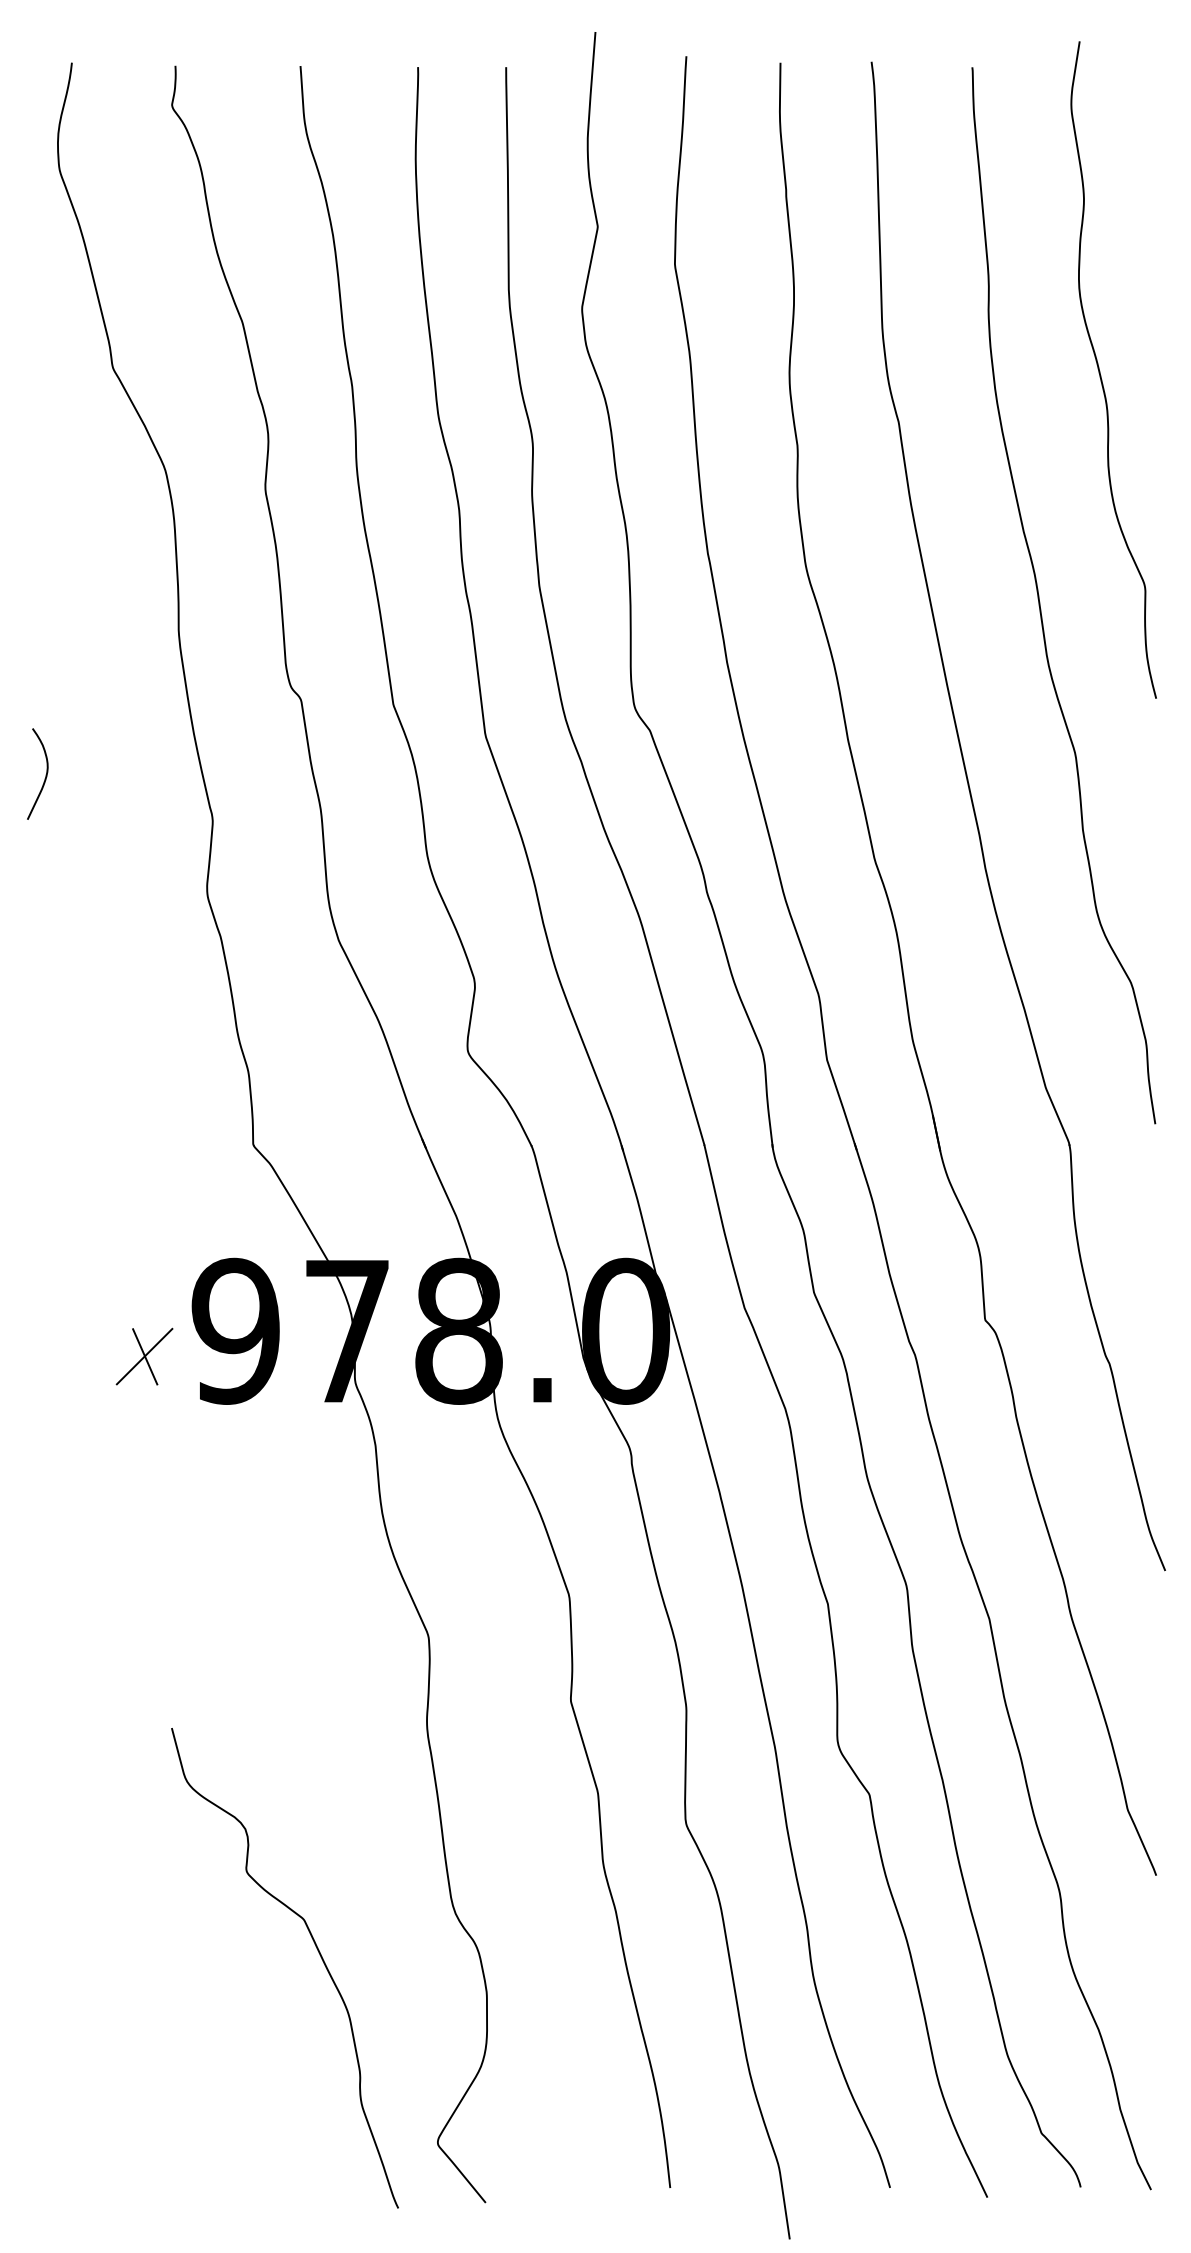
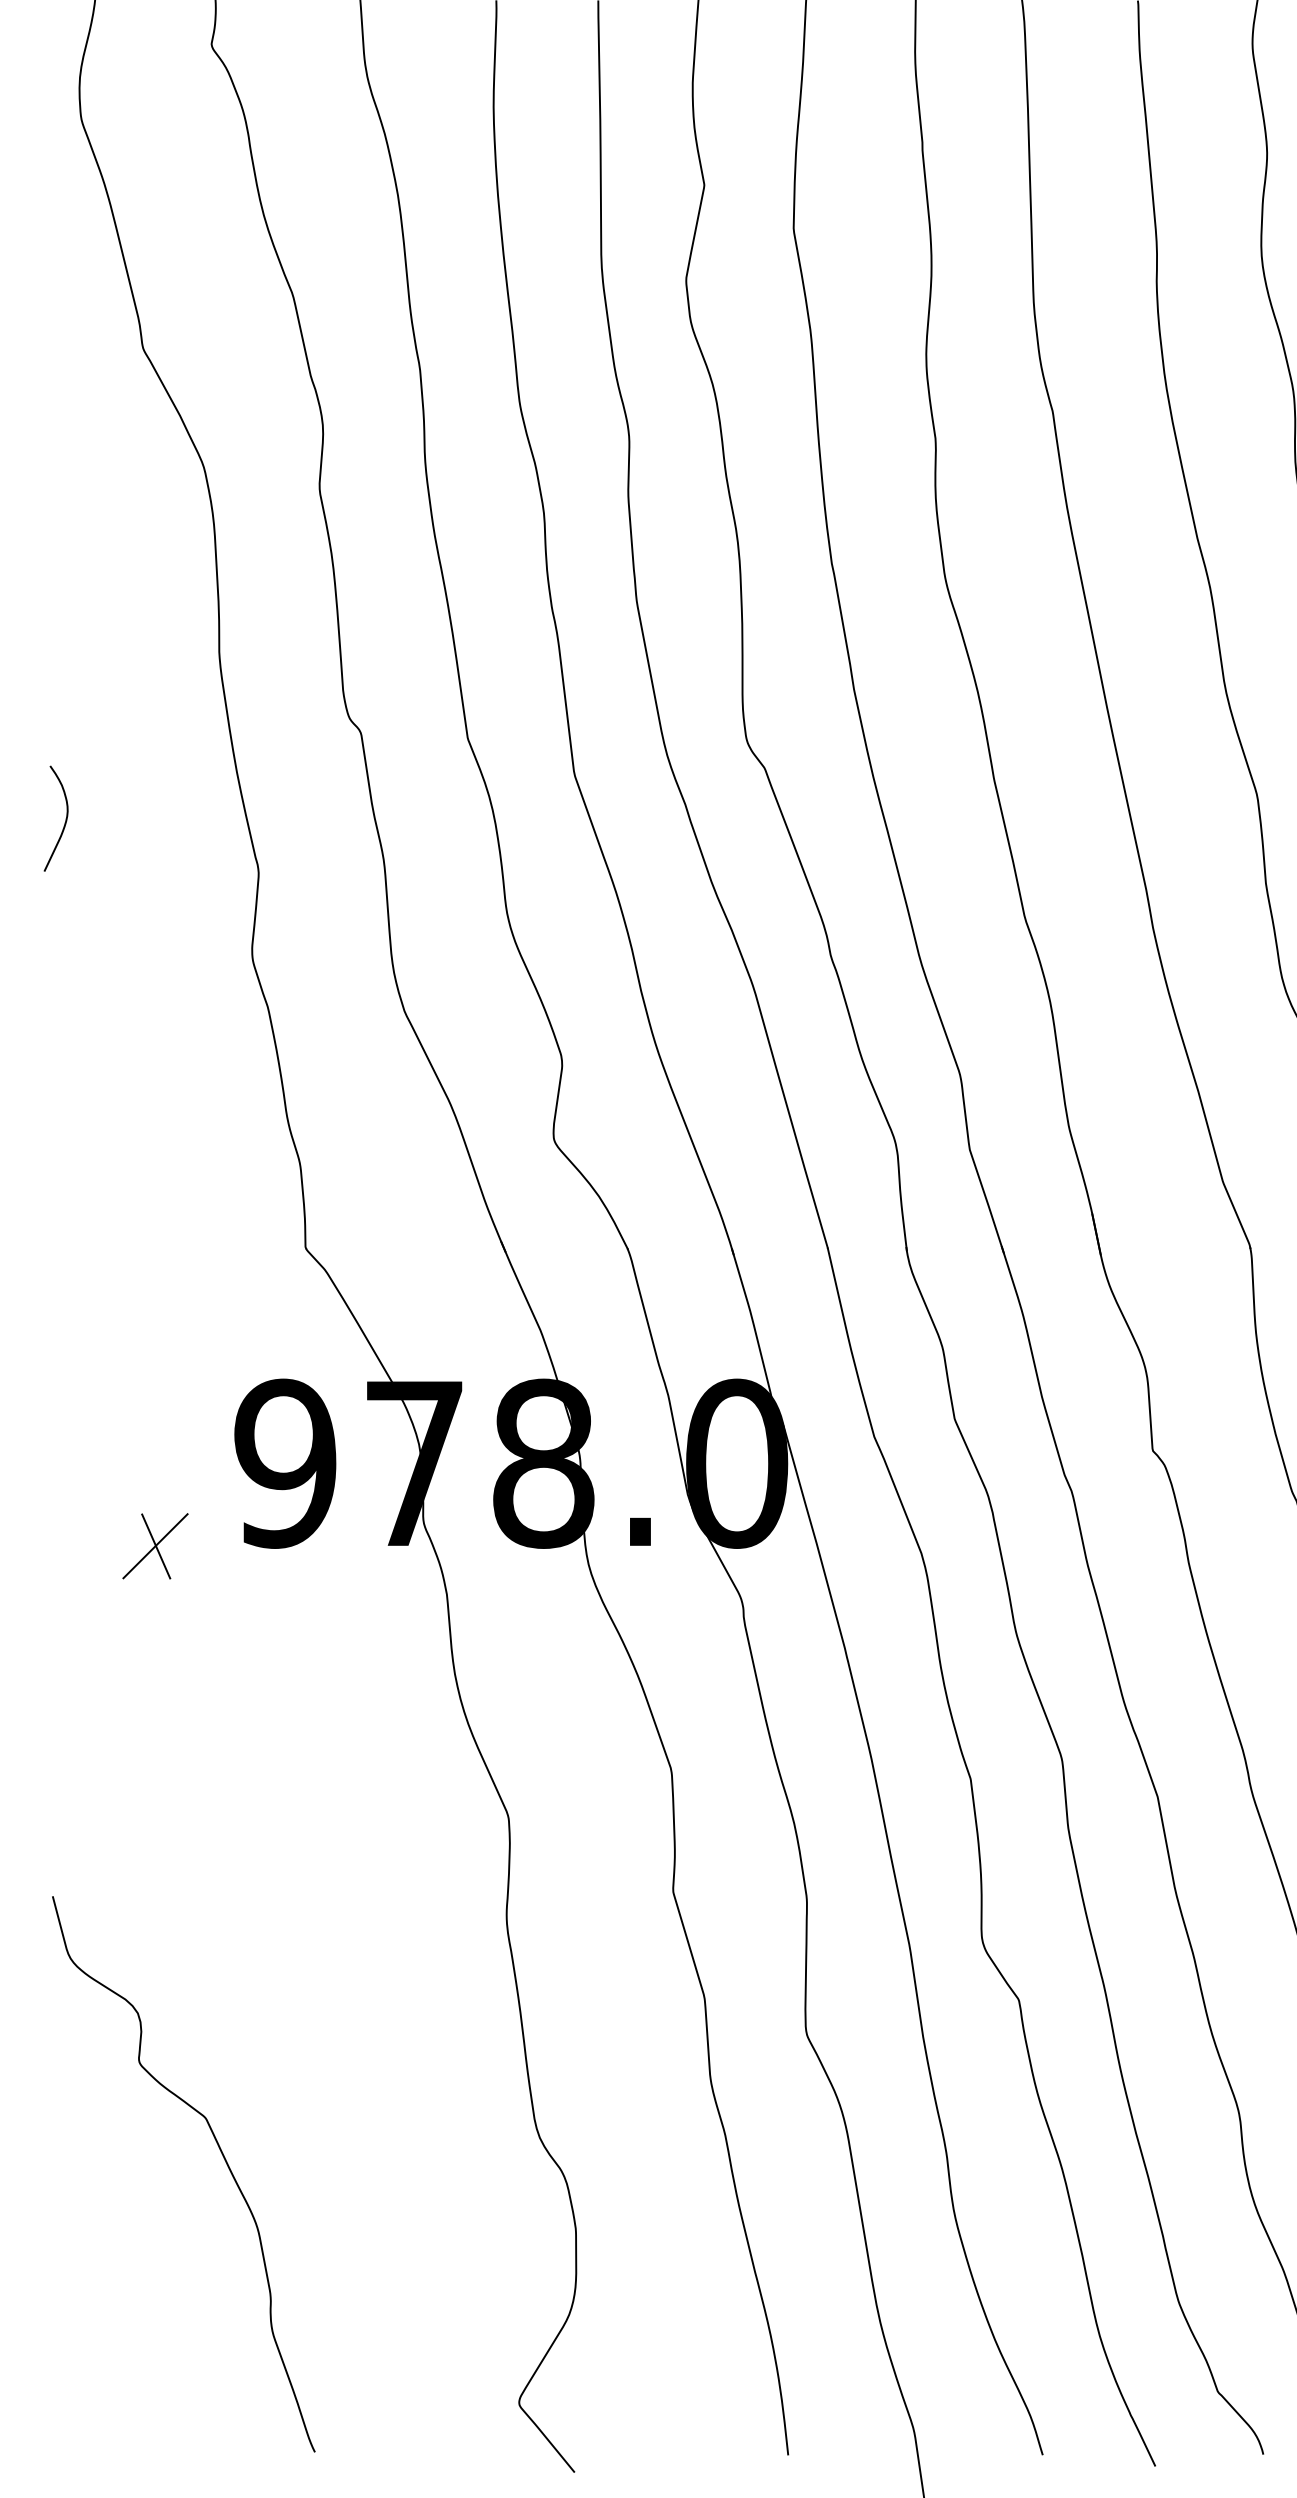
part: (144, 1356) -> (155, 1546), moved
curve: (318, 1953) -> (222, 2157), moved

